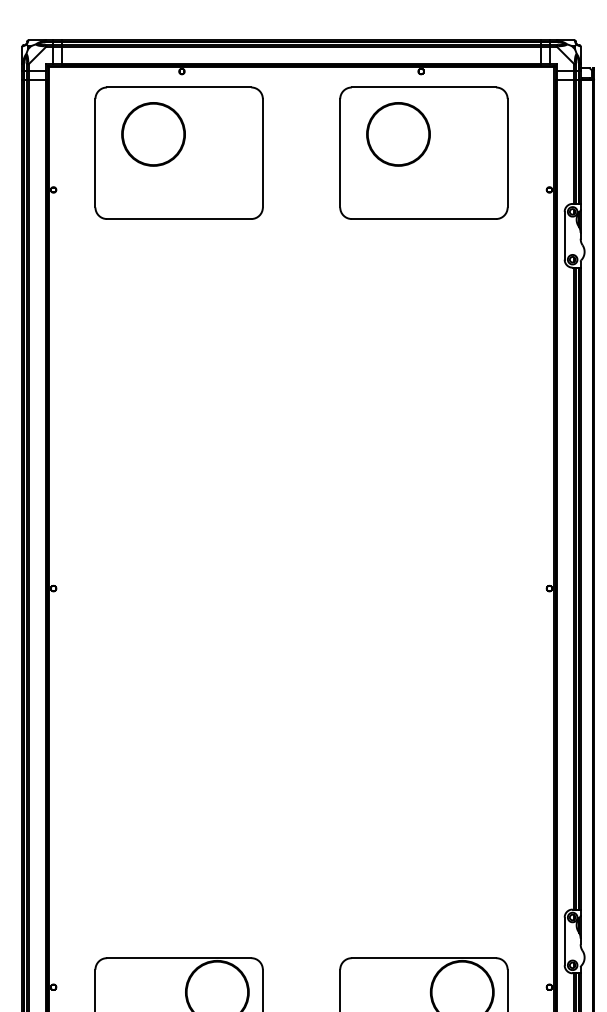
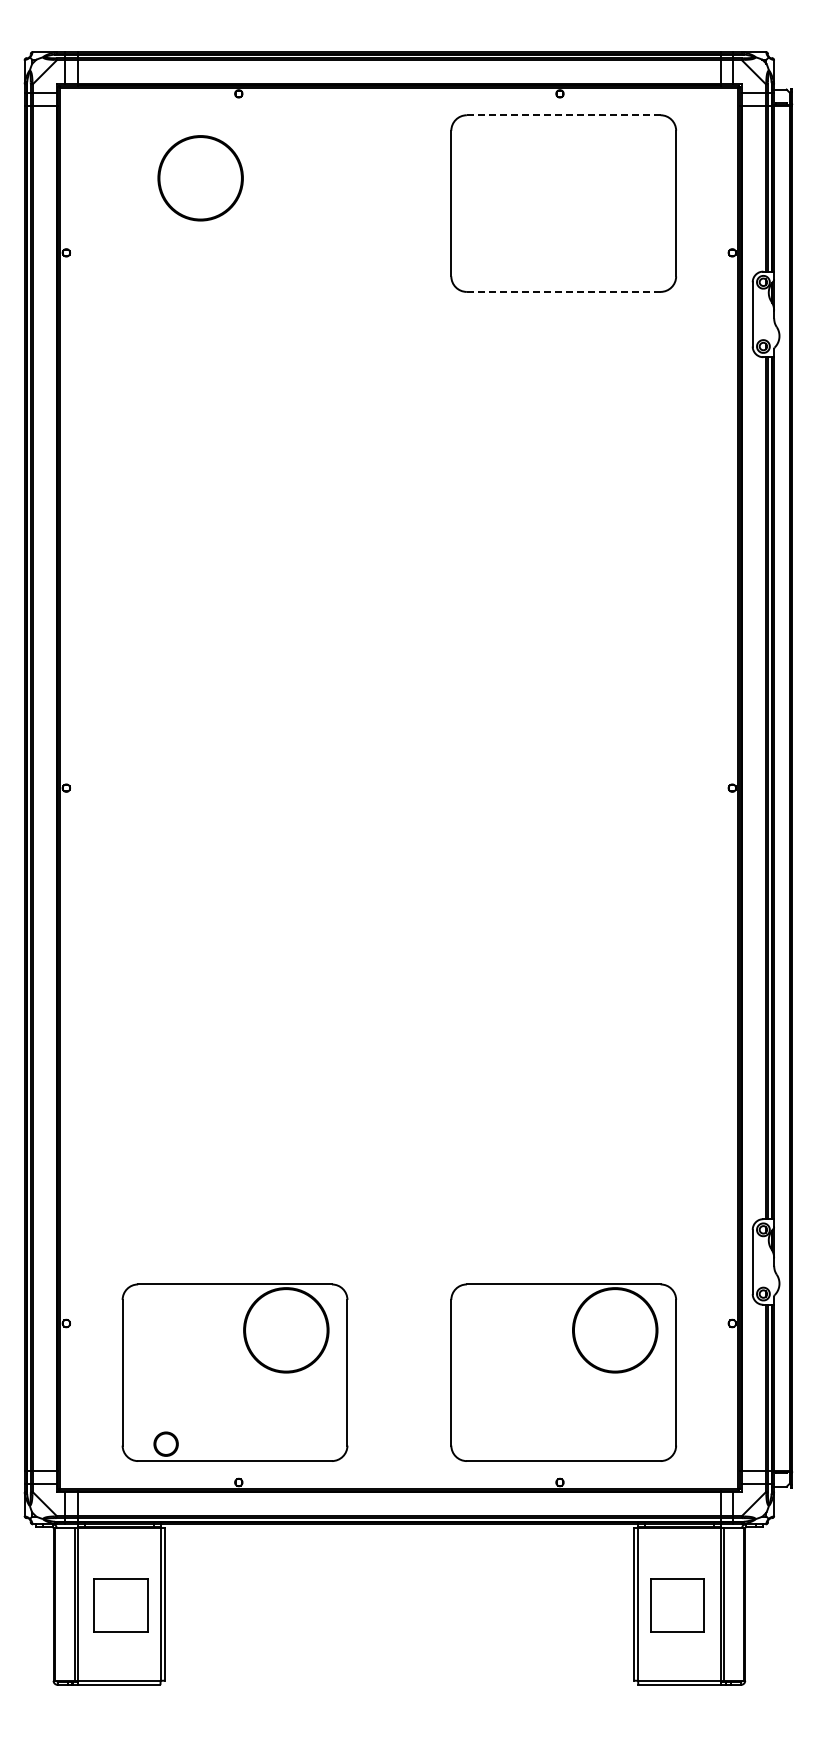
line: (423, 87) -> (563, 115), solid -> dashed
circle: (398, 134) -> (529, 178), removed
part: (178, 153) -> (234, 203), removed
line: (423, 218) -> (563, 291), solid -> dashed

